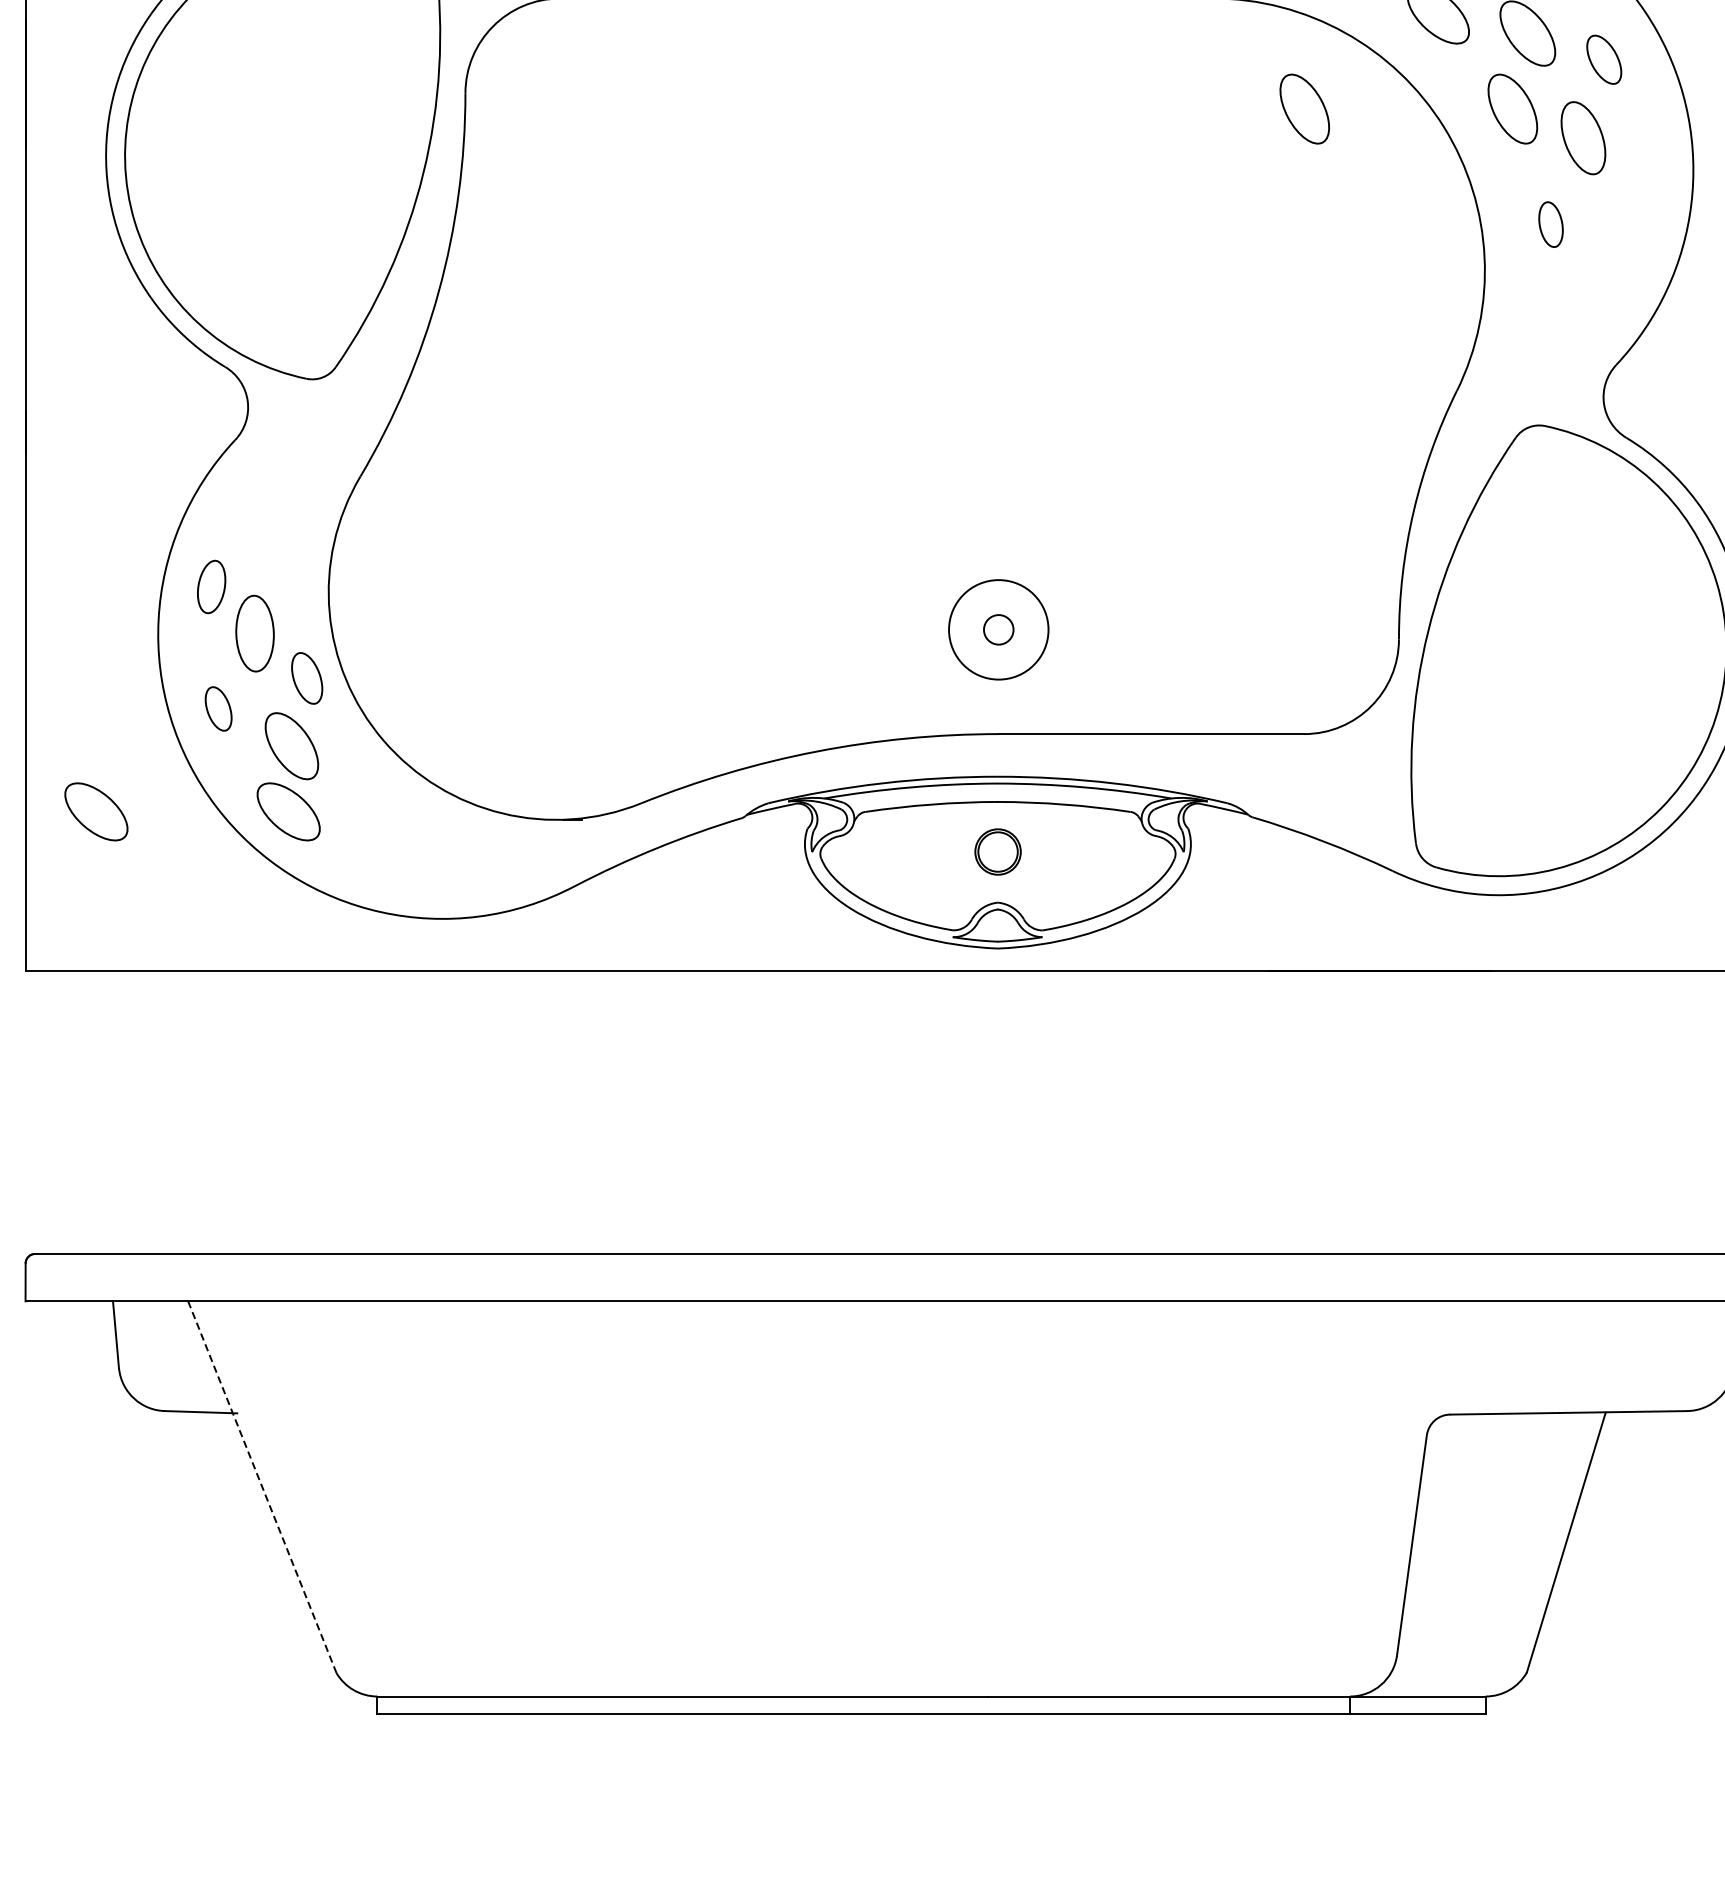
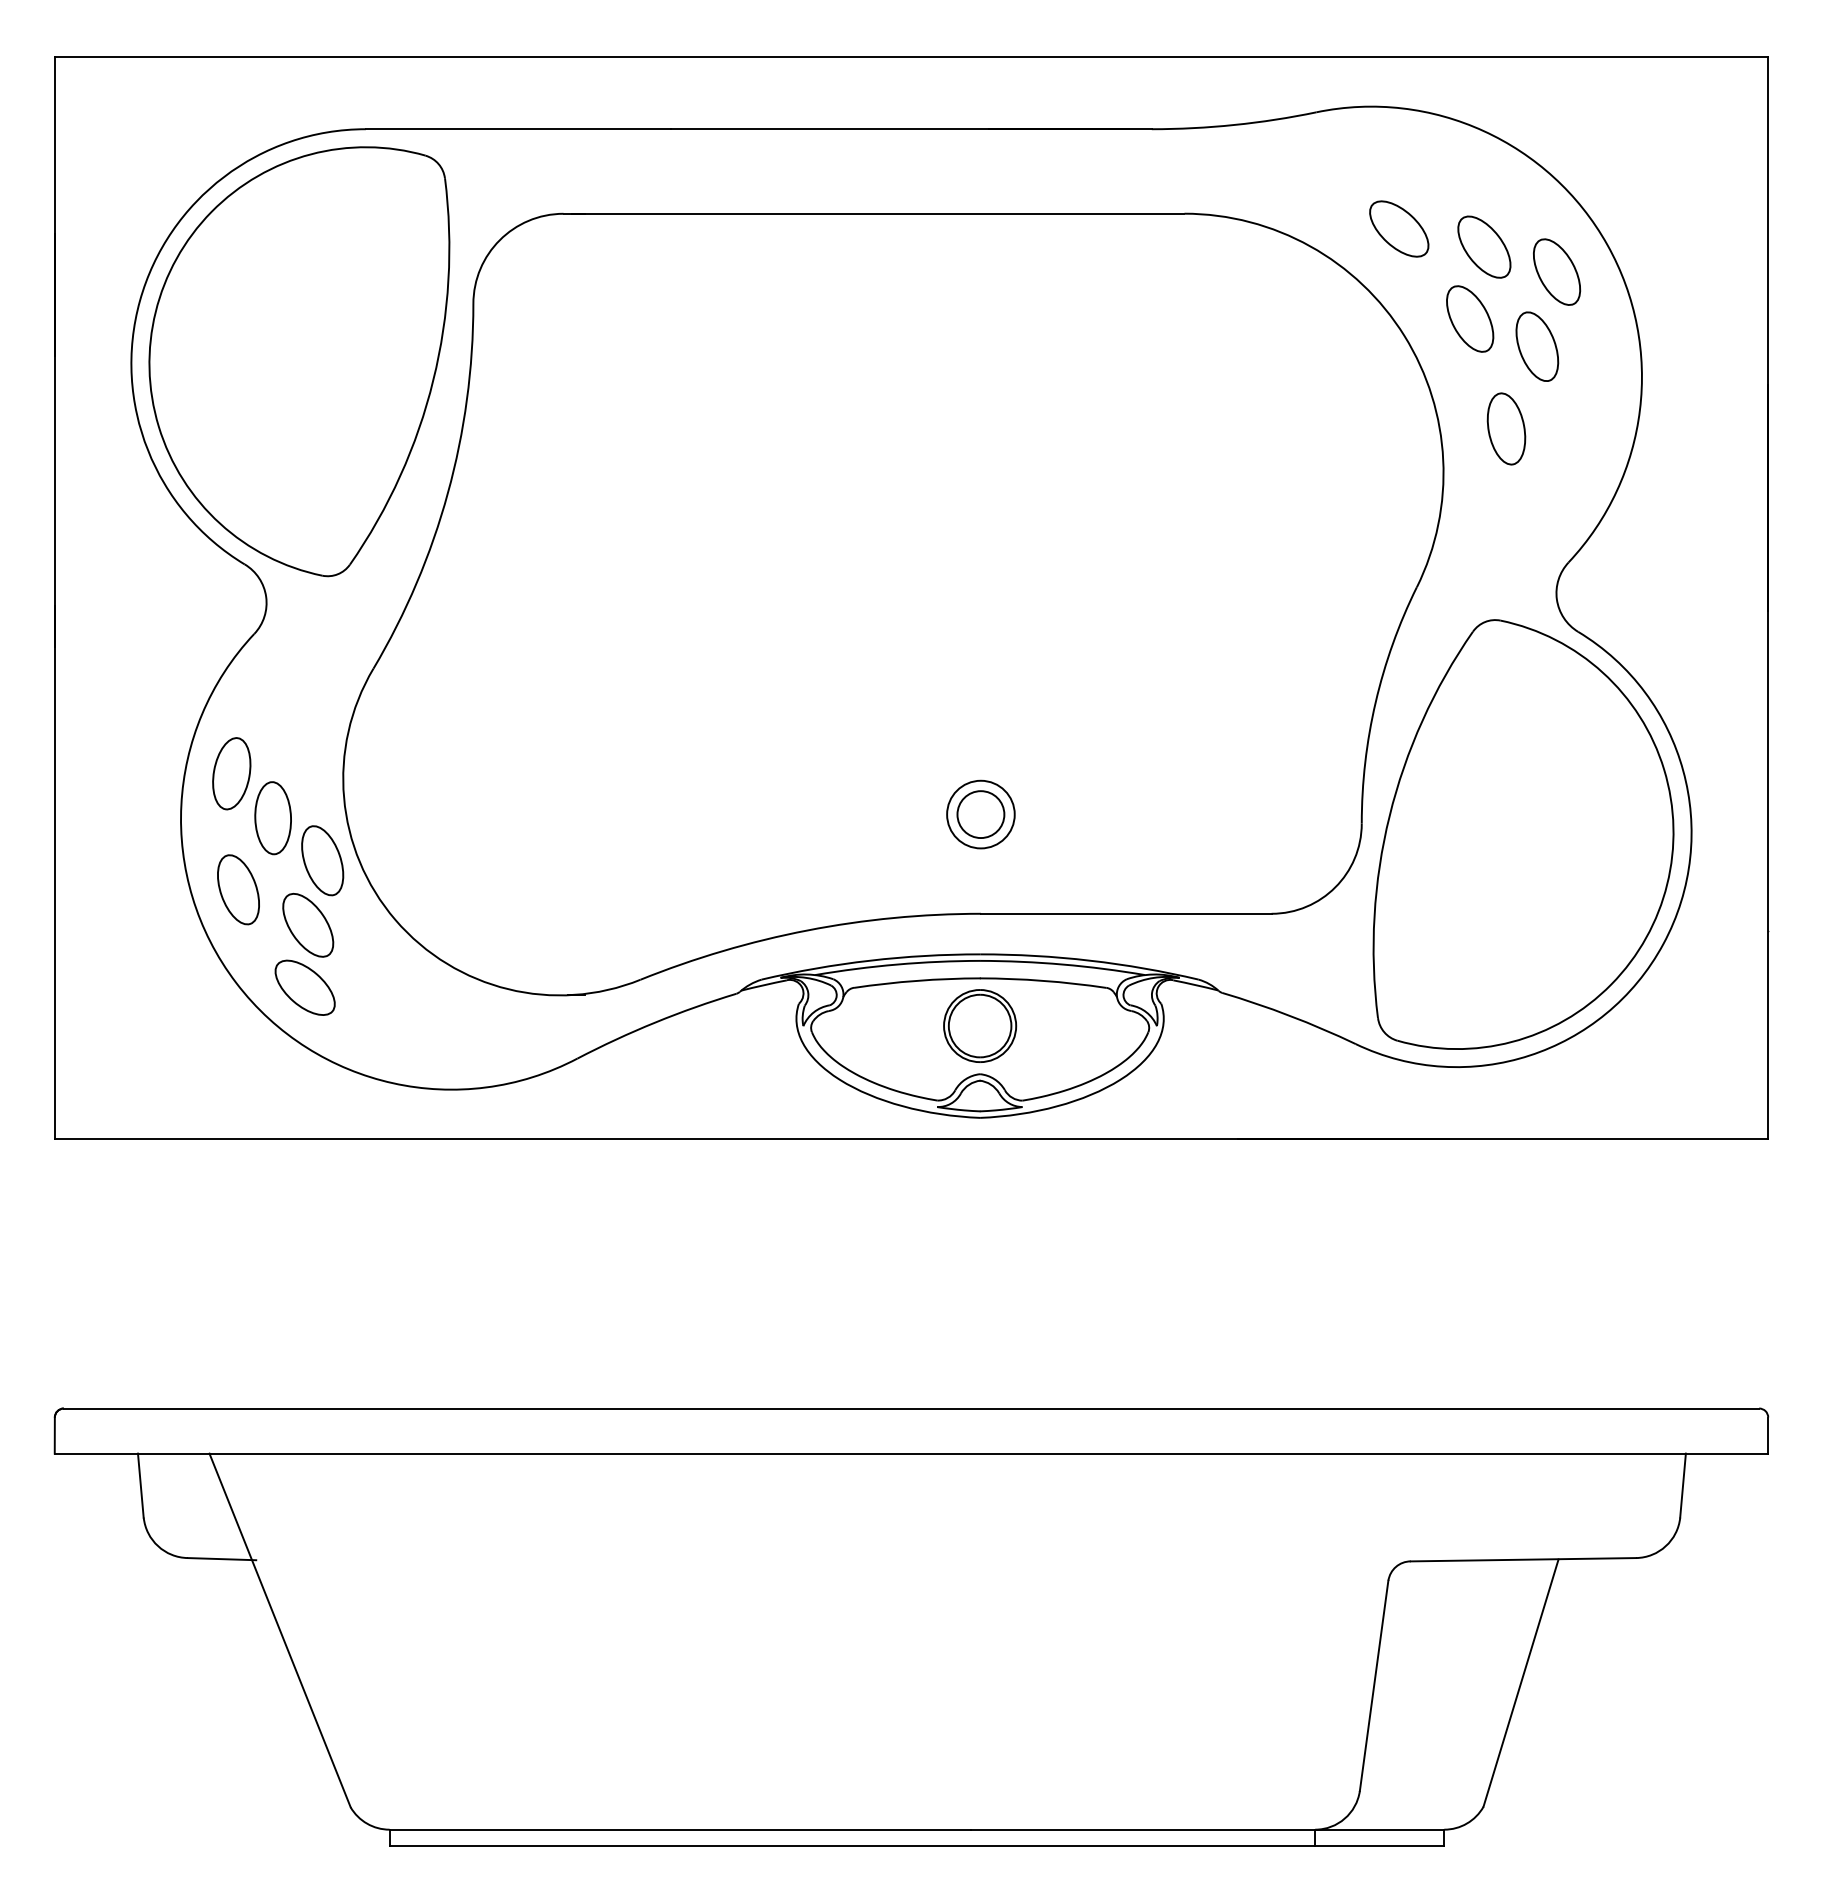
part: (1604, 59) -> (1557, 271), size x1.43
part: (1305, 108) -> (1272, 318), removed
part: (1551, 224) -> (1506, 428), size x1.67
part: (211, 586) -> (231, 773), size x1.43
circle: (998, 629) -> (980, 814), size x0.71
circle: (998, 629) -> (980, 814), size x1.67
part: (306, 678) -> (322, 860), size x1.43
part: (218, 708) -> (238, 889), size x1.67
part: (95, 811) -> (121, 987), removed
part: (998, 851) -> (980, 1025), size x1.67
line: (262, 1487) -> (280, 1630), dashed -> solid

